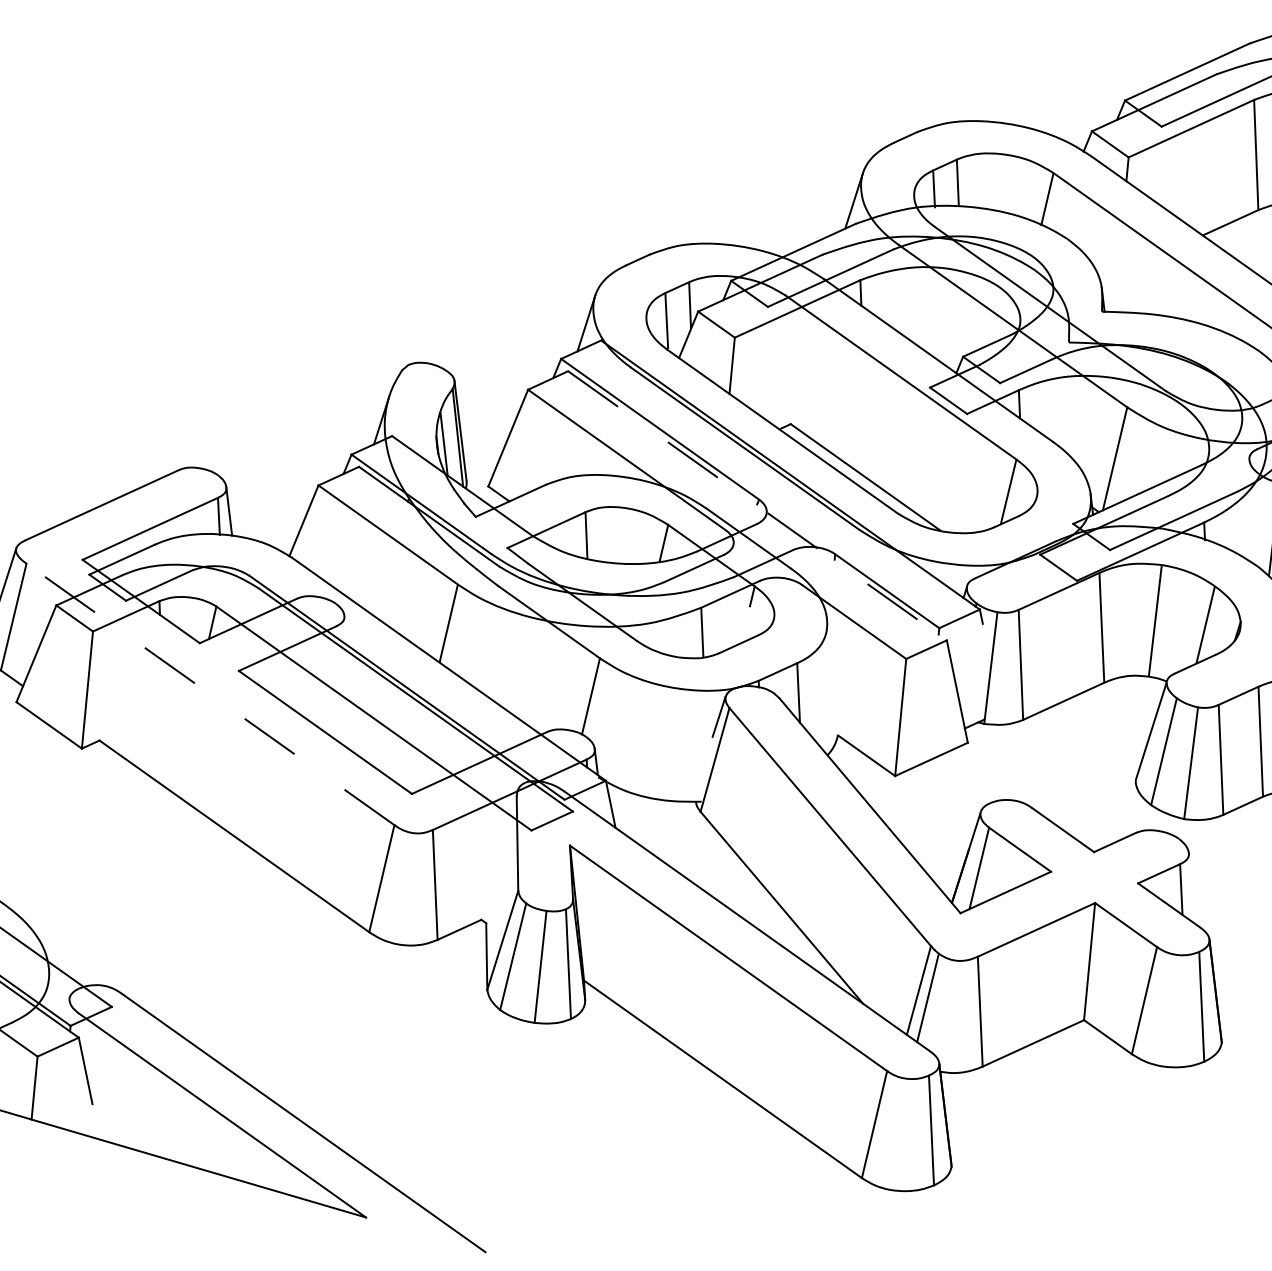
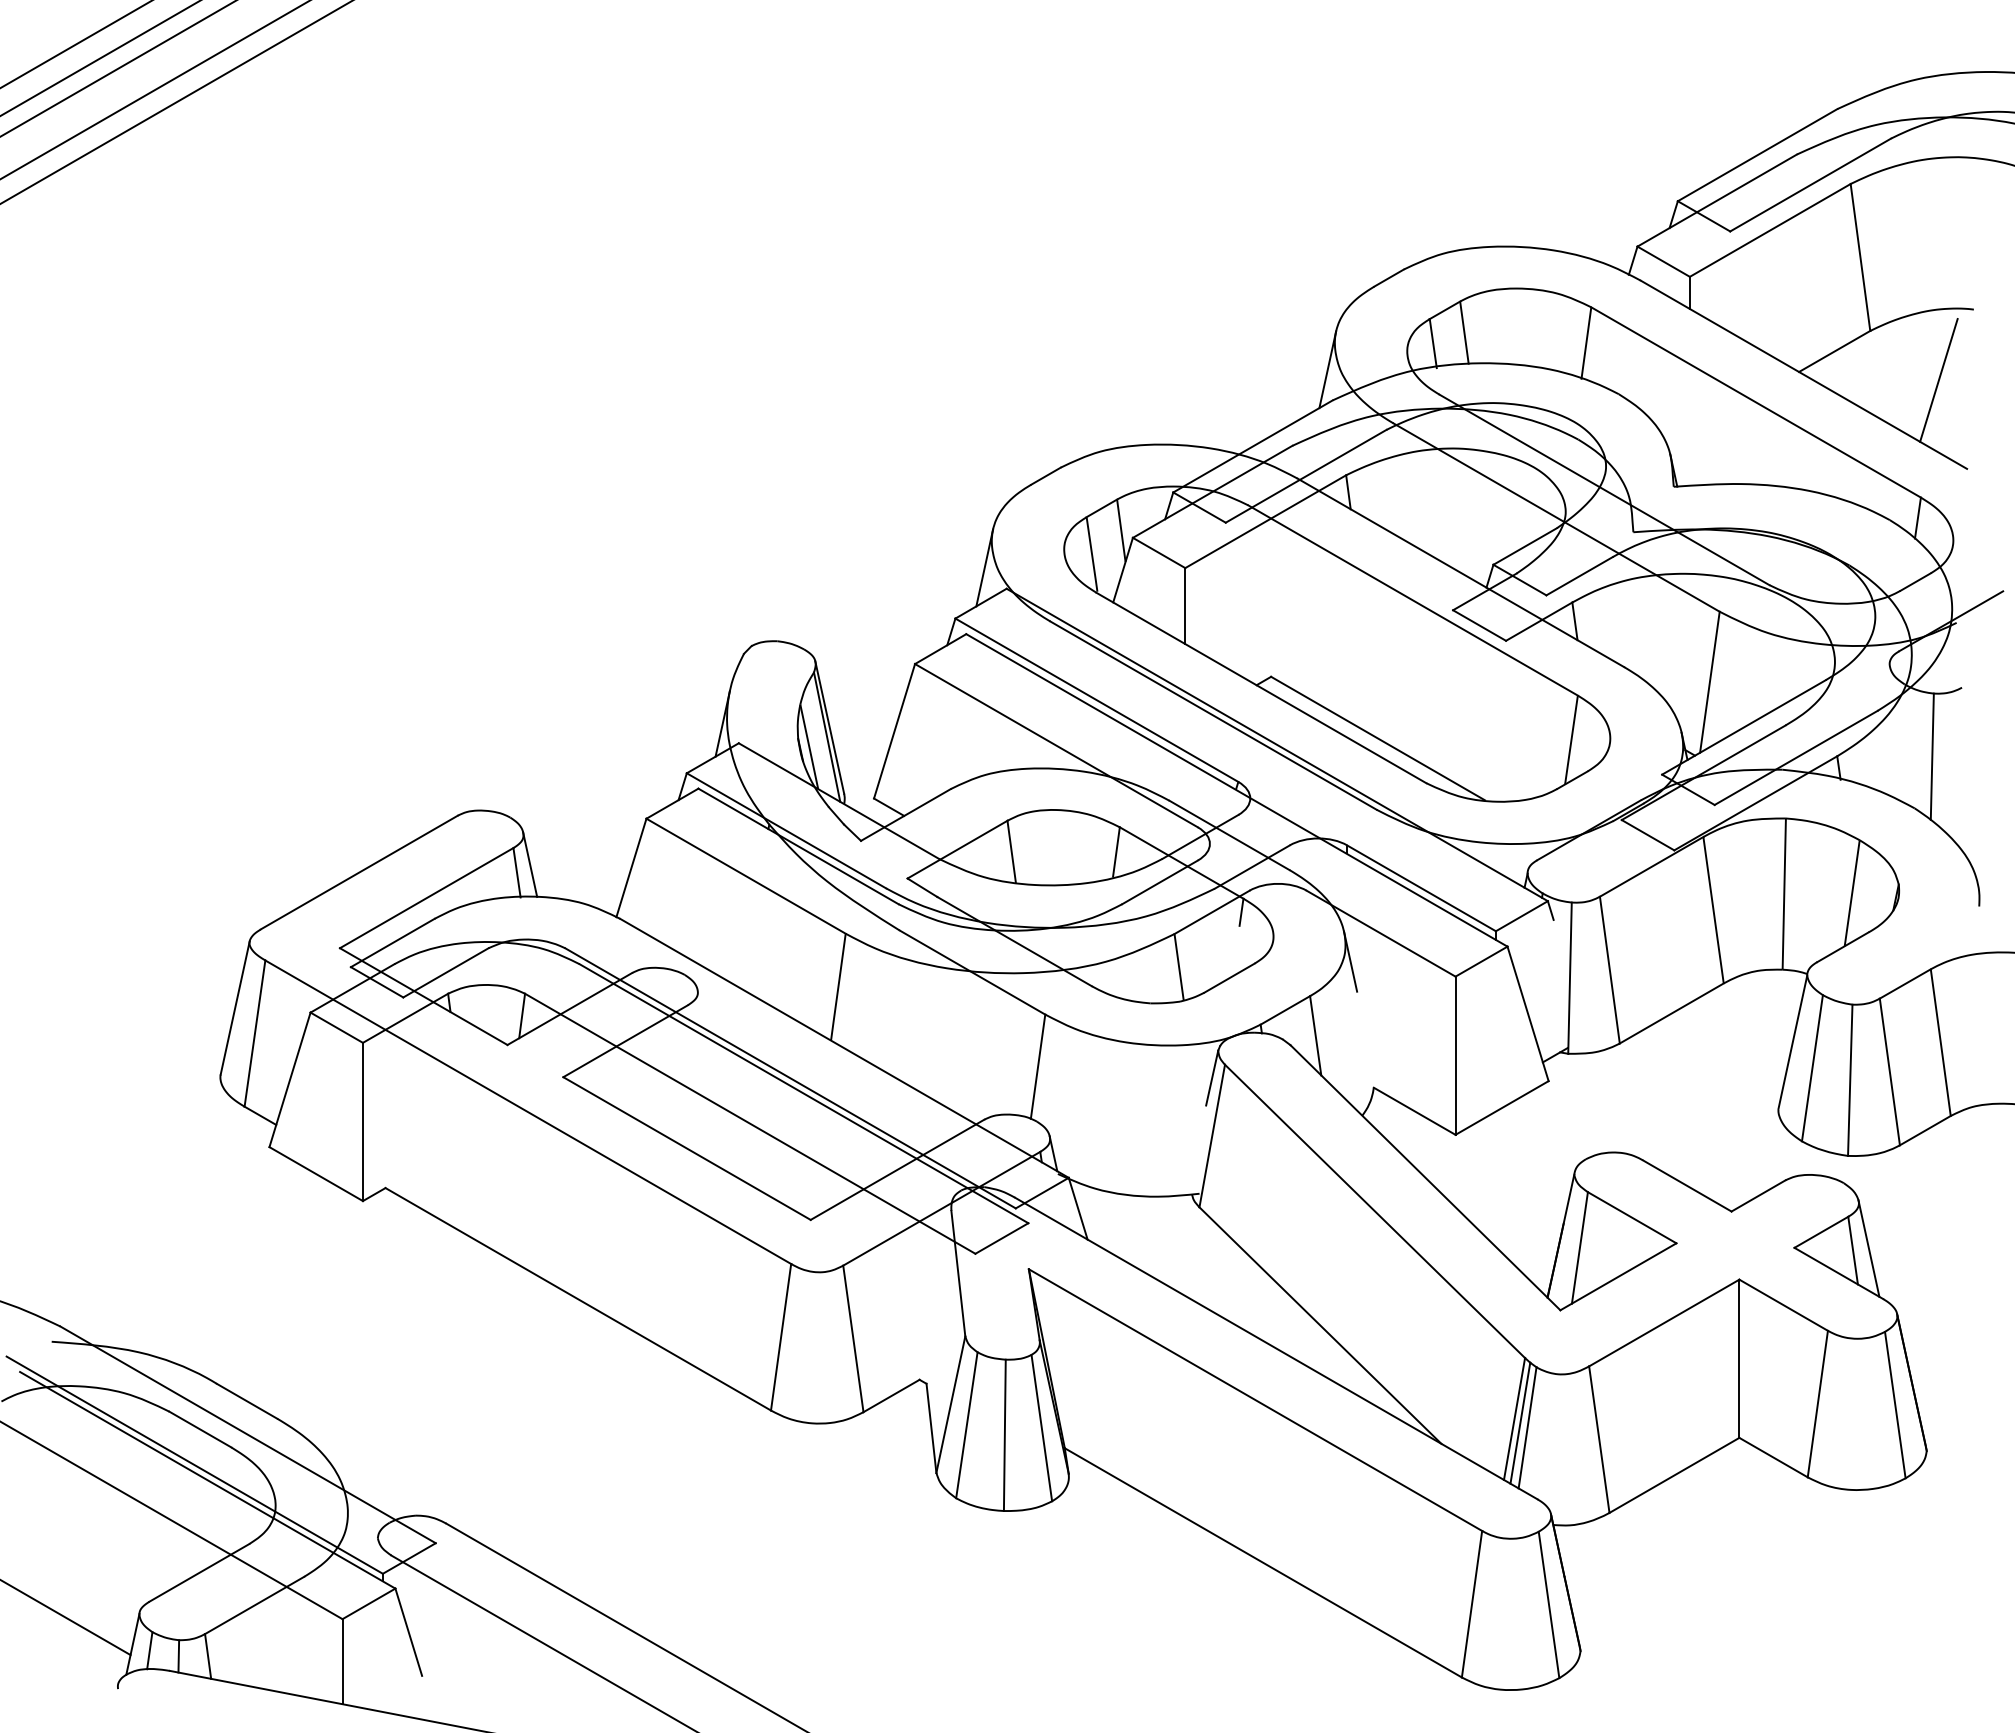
line: (757, 505) -> (1237, 790), dashed -> solid
line: (829, 640) -> (1350, 961), added
line: (210, 694) -> (528, 1112), dashed -> solid
line: (1192, 889) -> (1868, 1248), added
line: (923, 993) -> (1520, 1422), added

